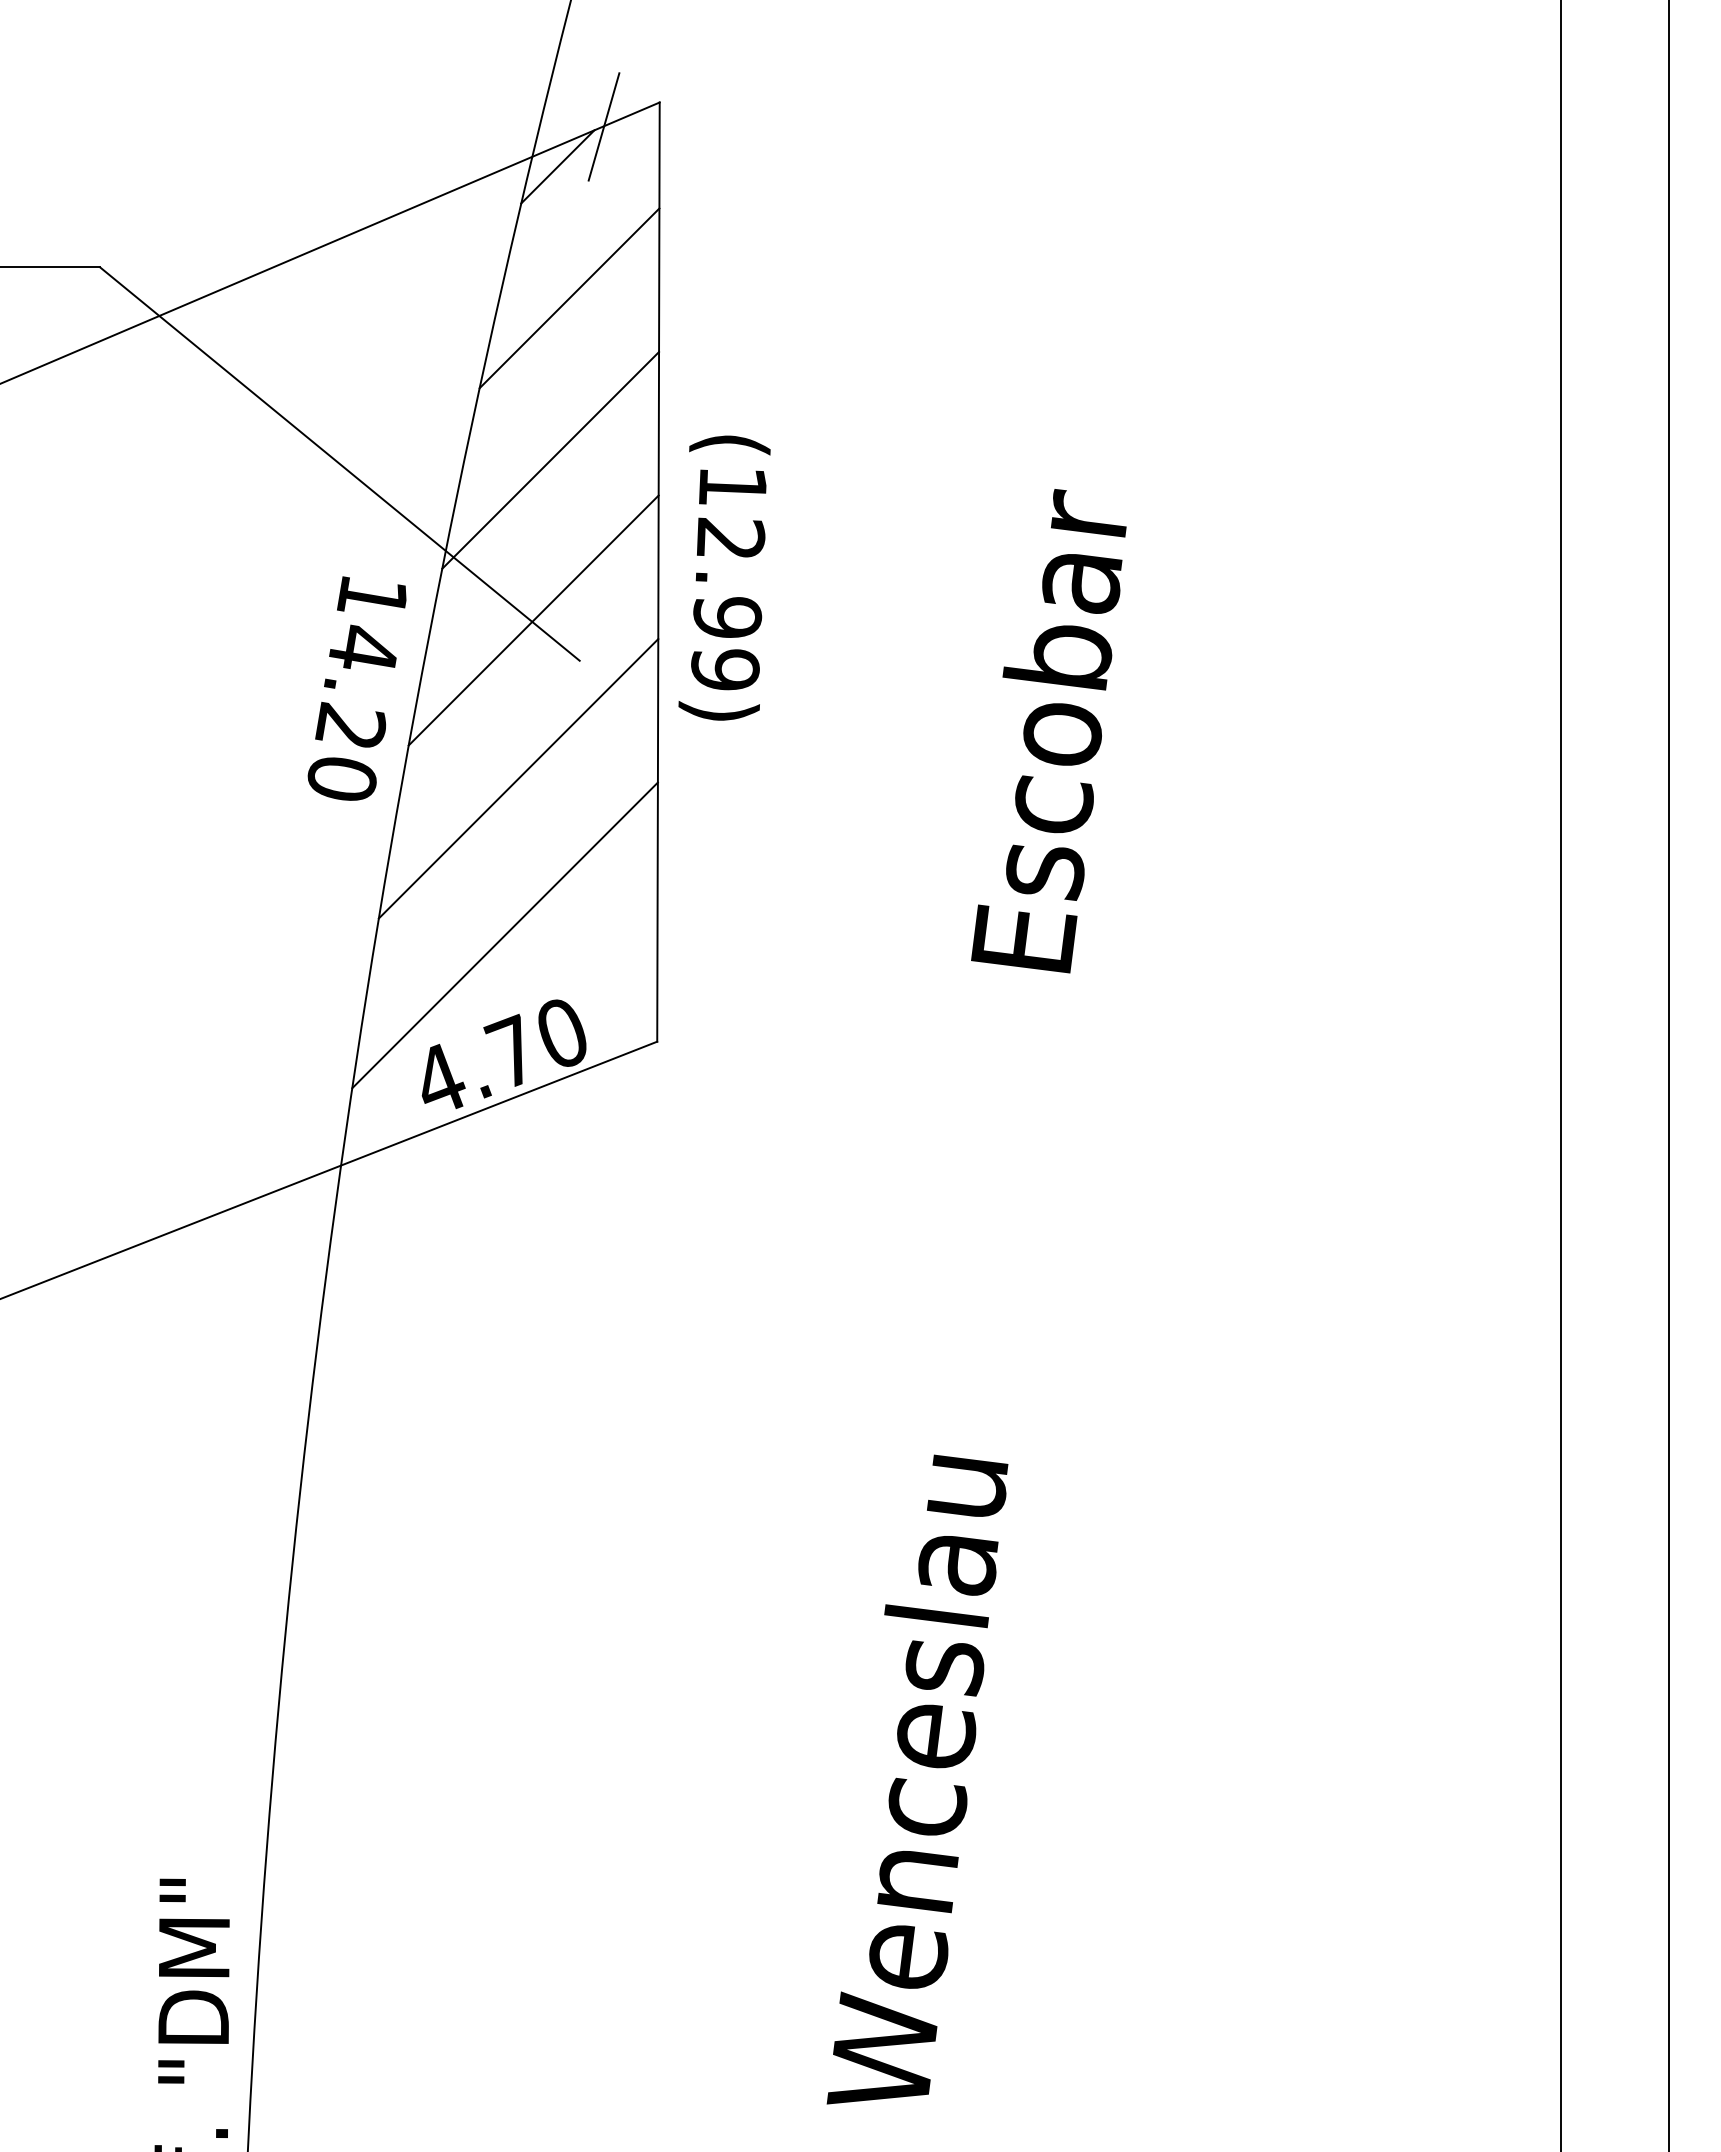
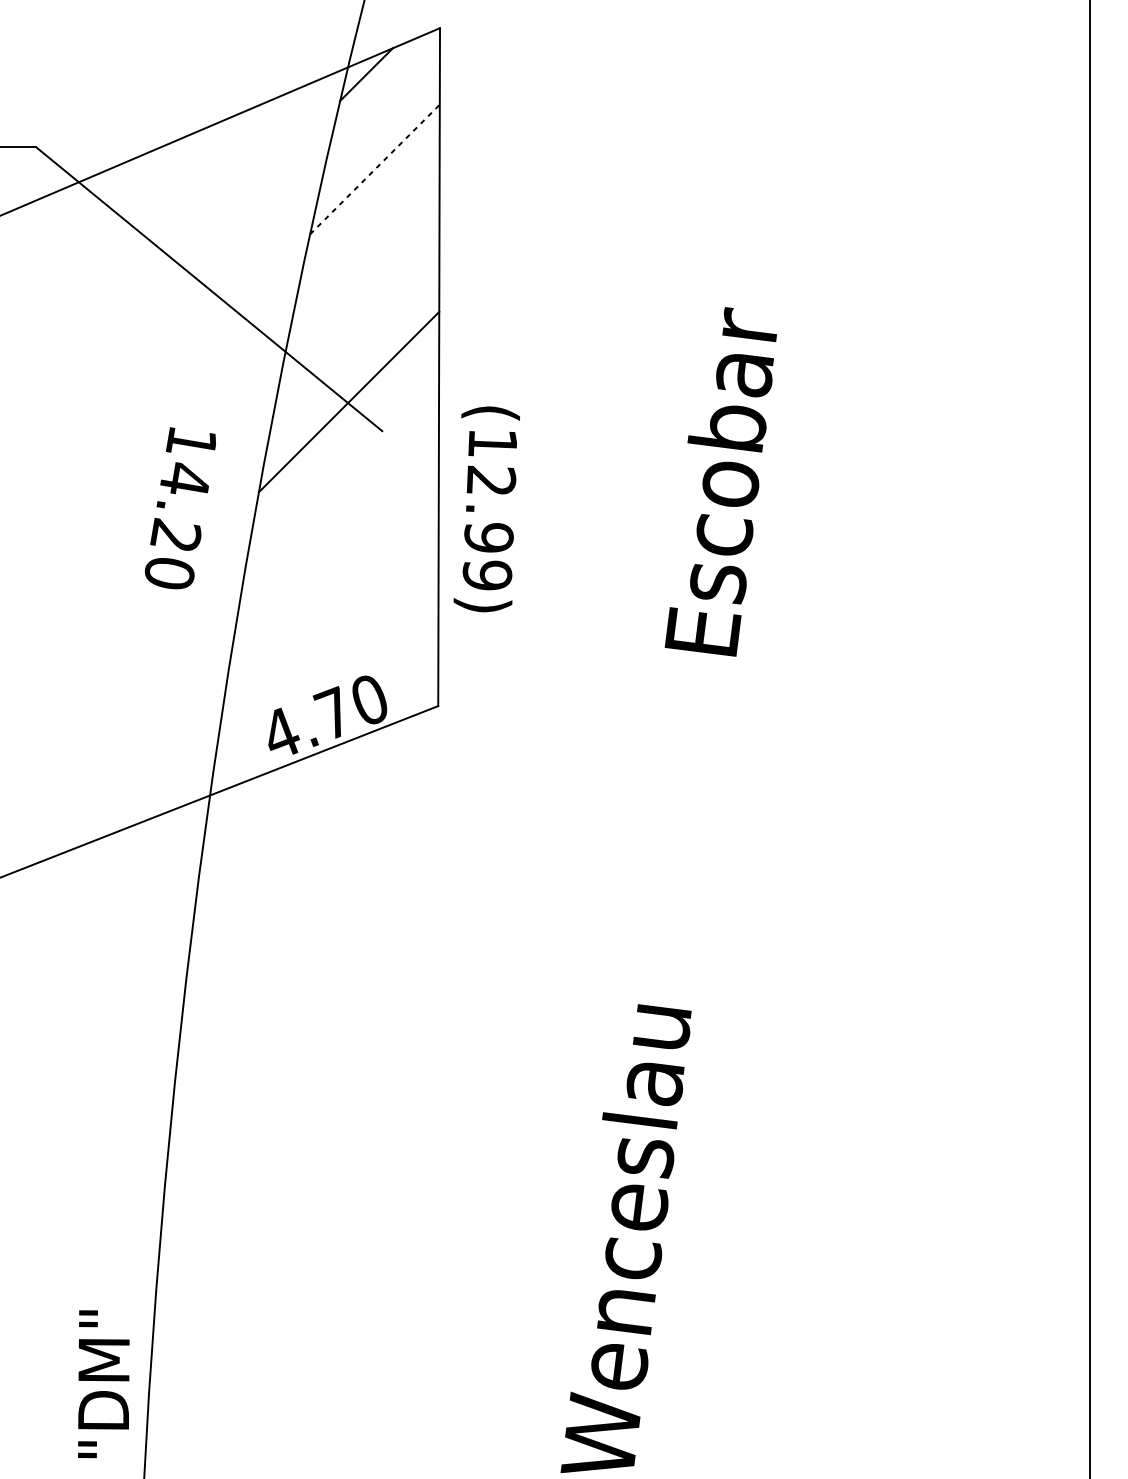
line: (603, 126) -> (399, 45), removed
line: (569, 298) -> (374, 169), solid -> dashed
line: (550, 460) -> (361, 286), removed
text: (724, 577) -> (486, 508), moved
text: (356, 688) -> (180, 508), moved
line: (518, 778) -> (338, 516), removed
line: (504, 935) -> (327, 629), removed

